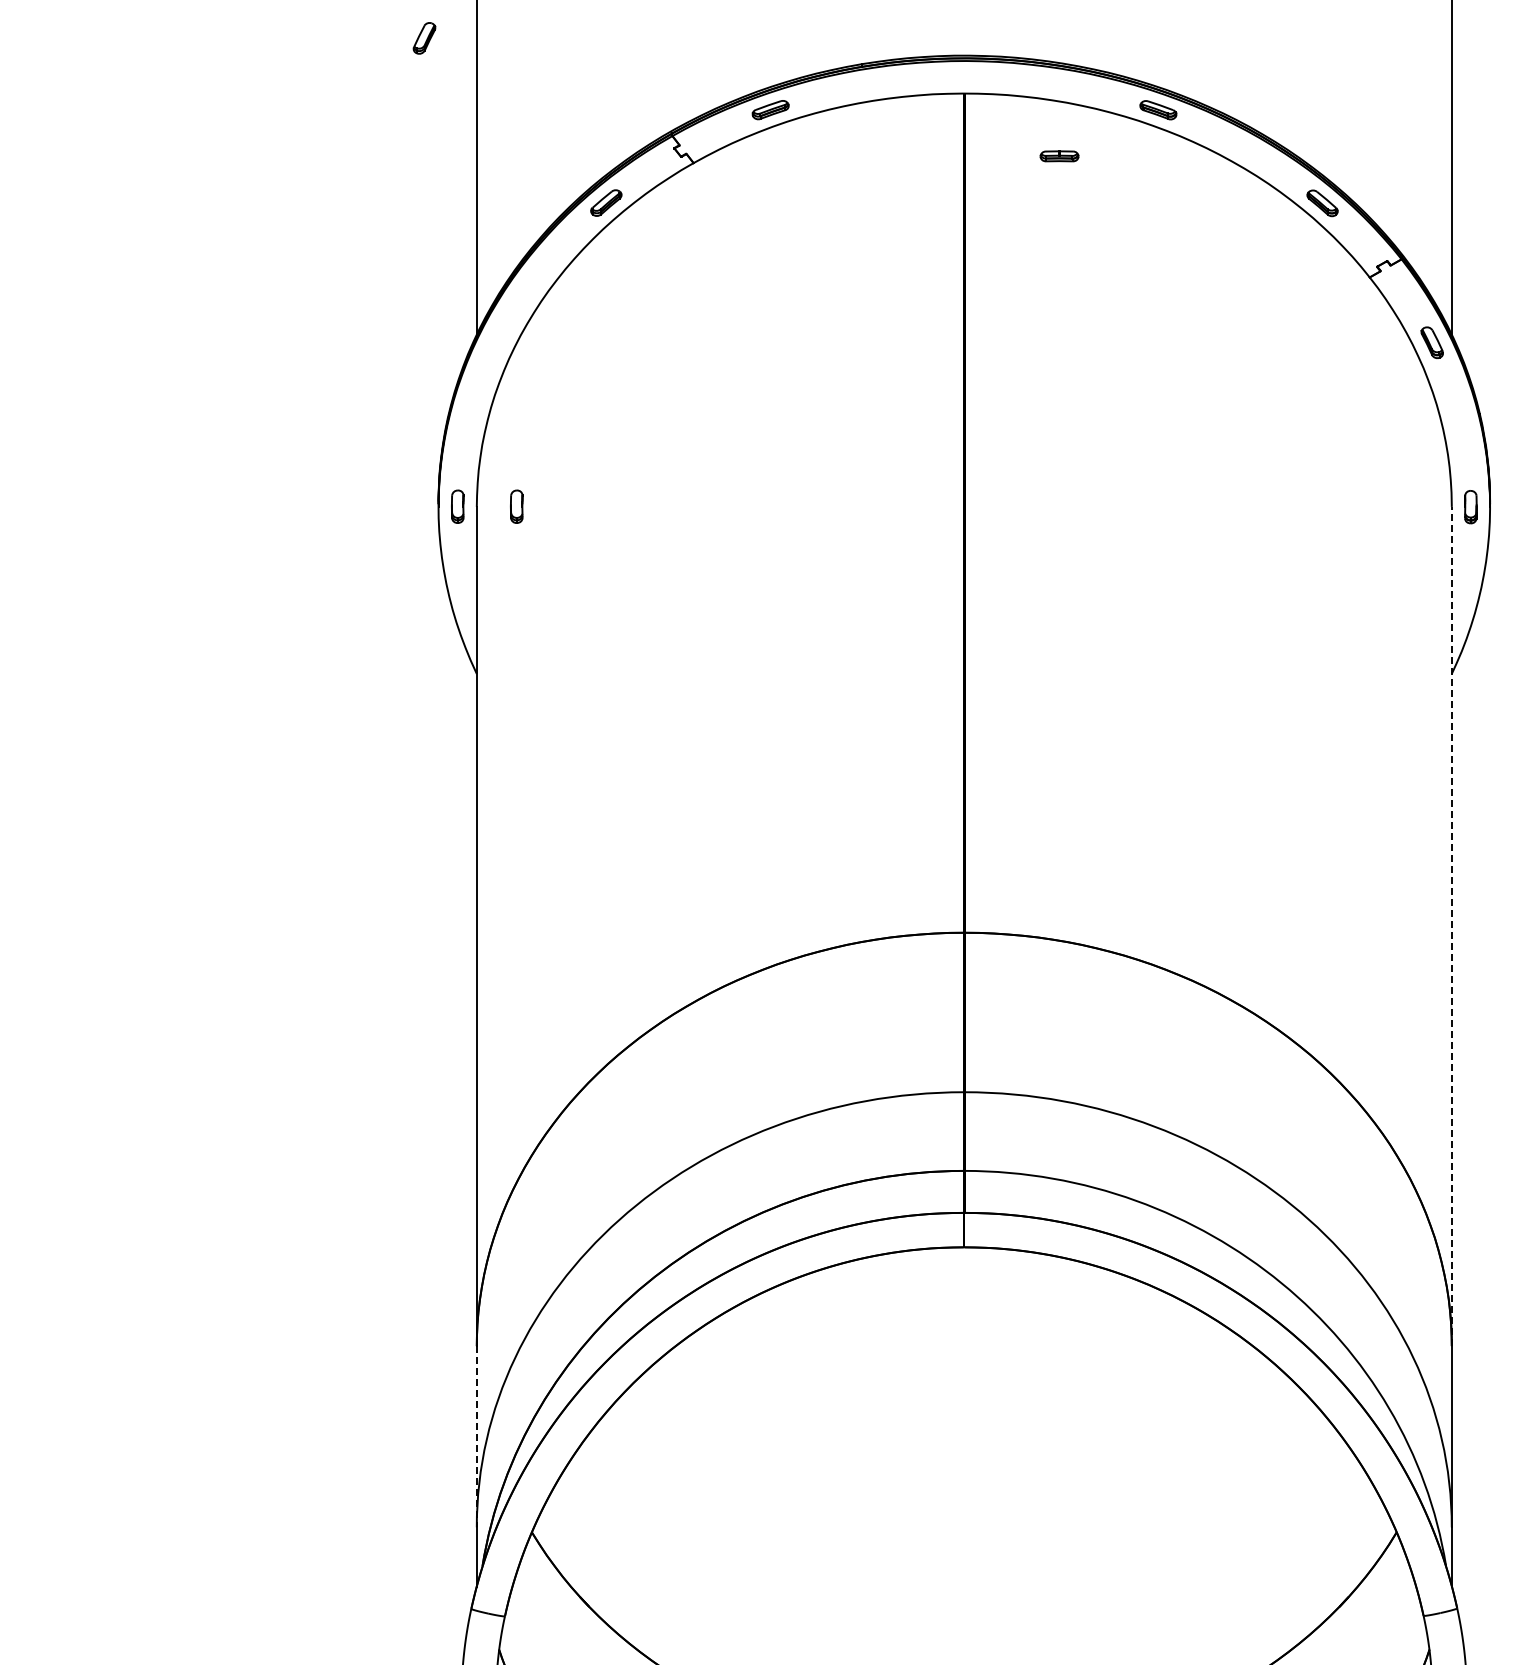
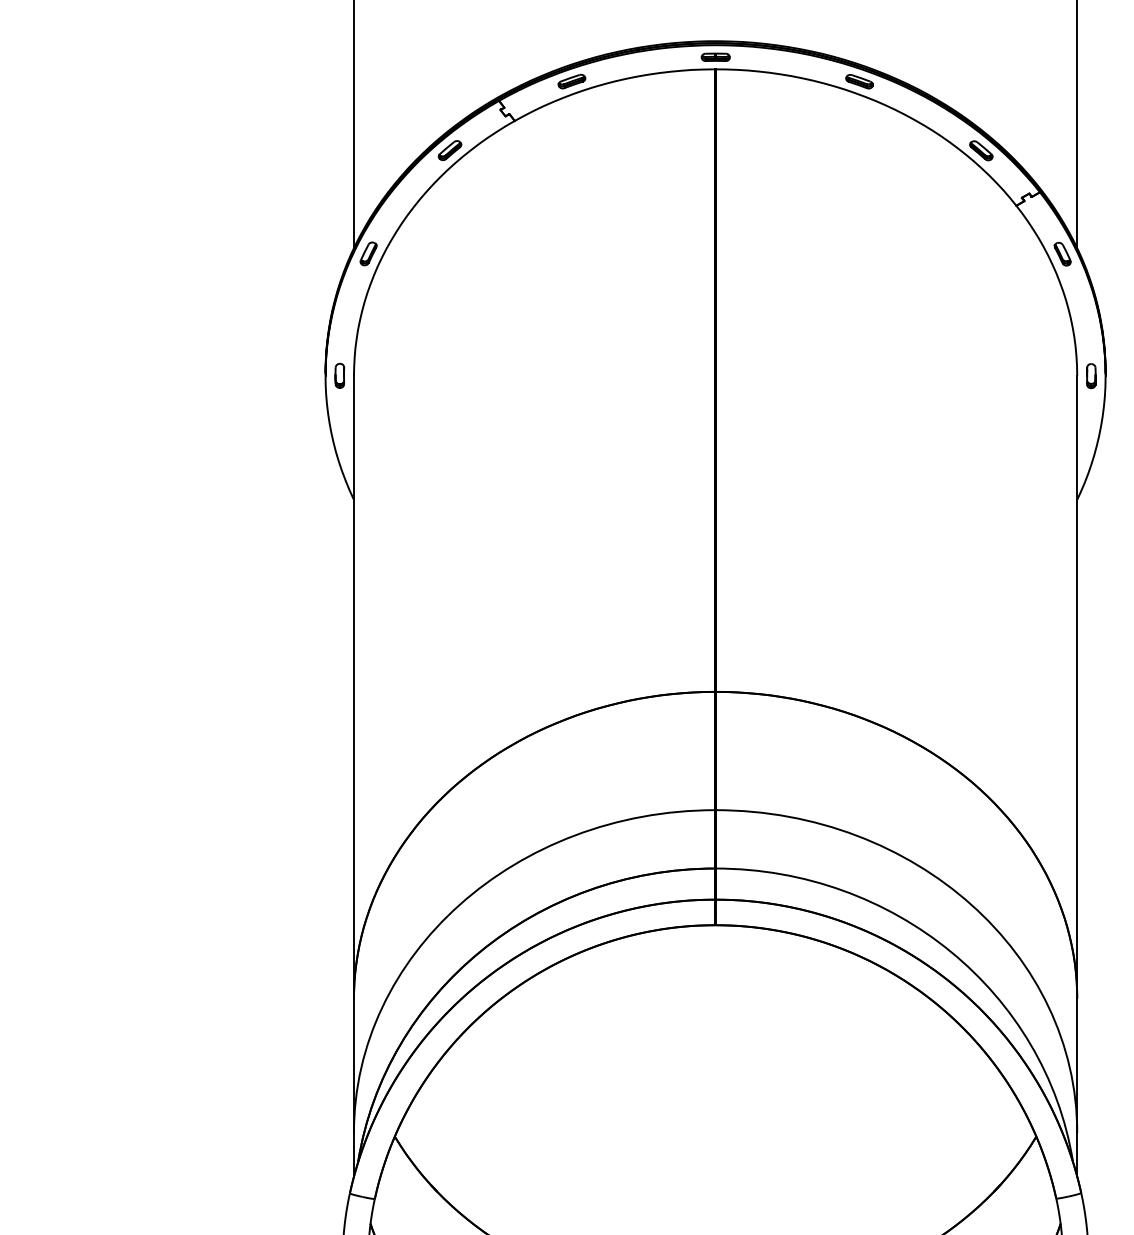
part: (424, 38) -> (368, 254), moved
part: (1059, 156) -> (715, 57), moved
part: (516, 506) -> (383, 375), removed
line: (1451, 926) -> (1076, 687), dashed -> solid
line: (476, 1436) -> (353, 1065), dashed -> solid

